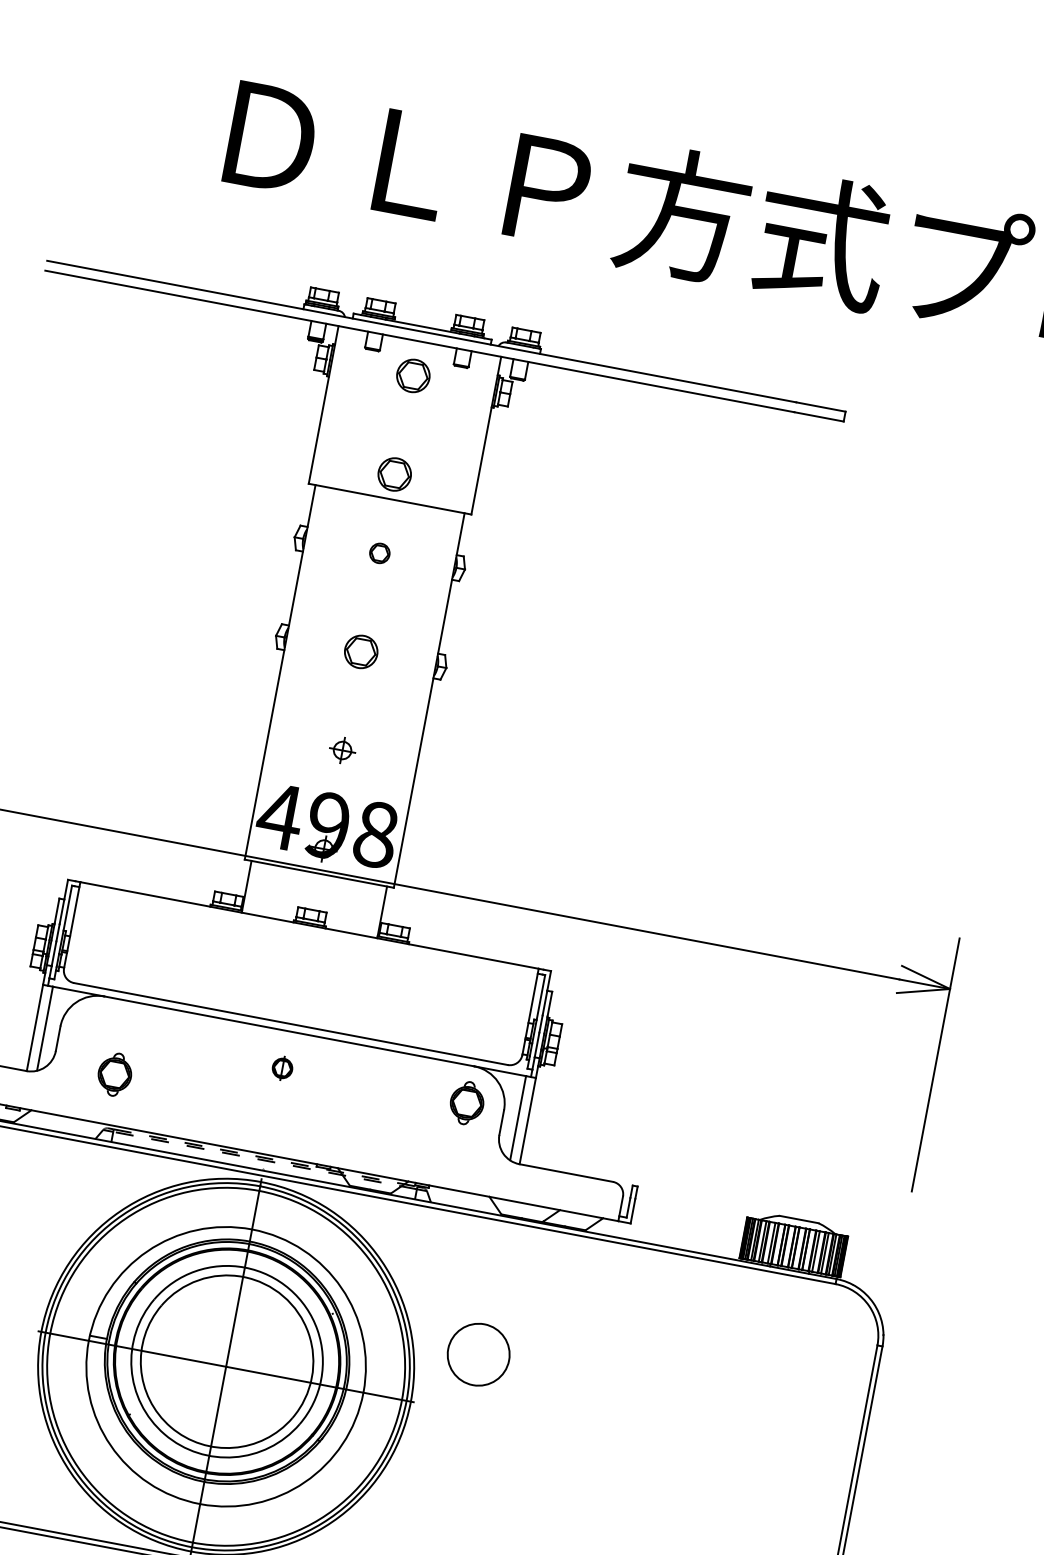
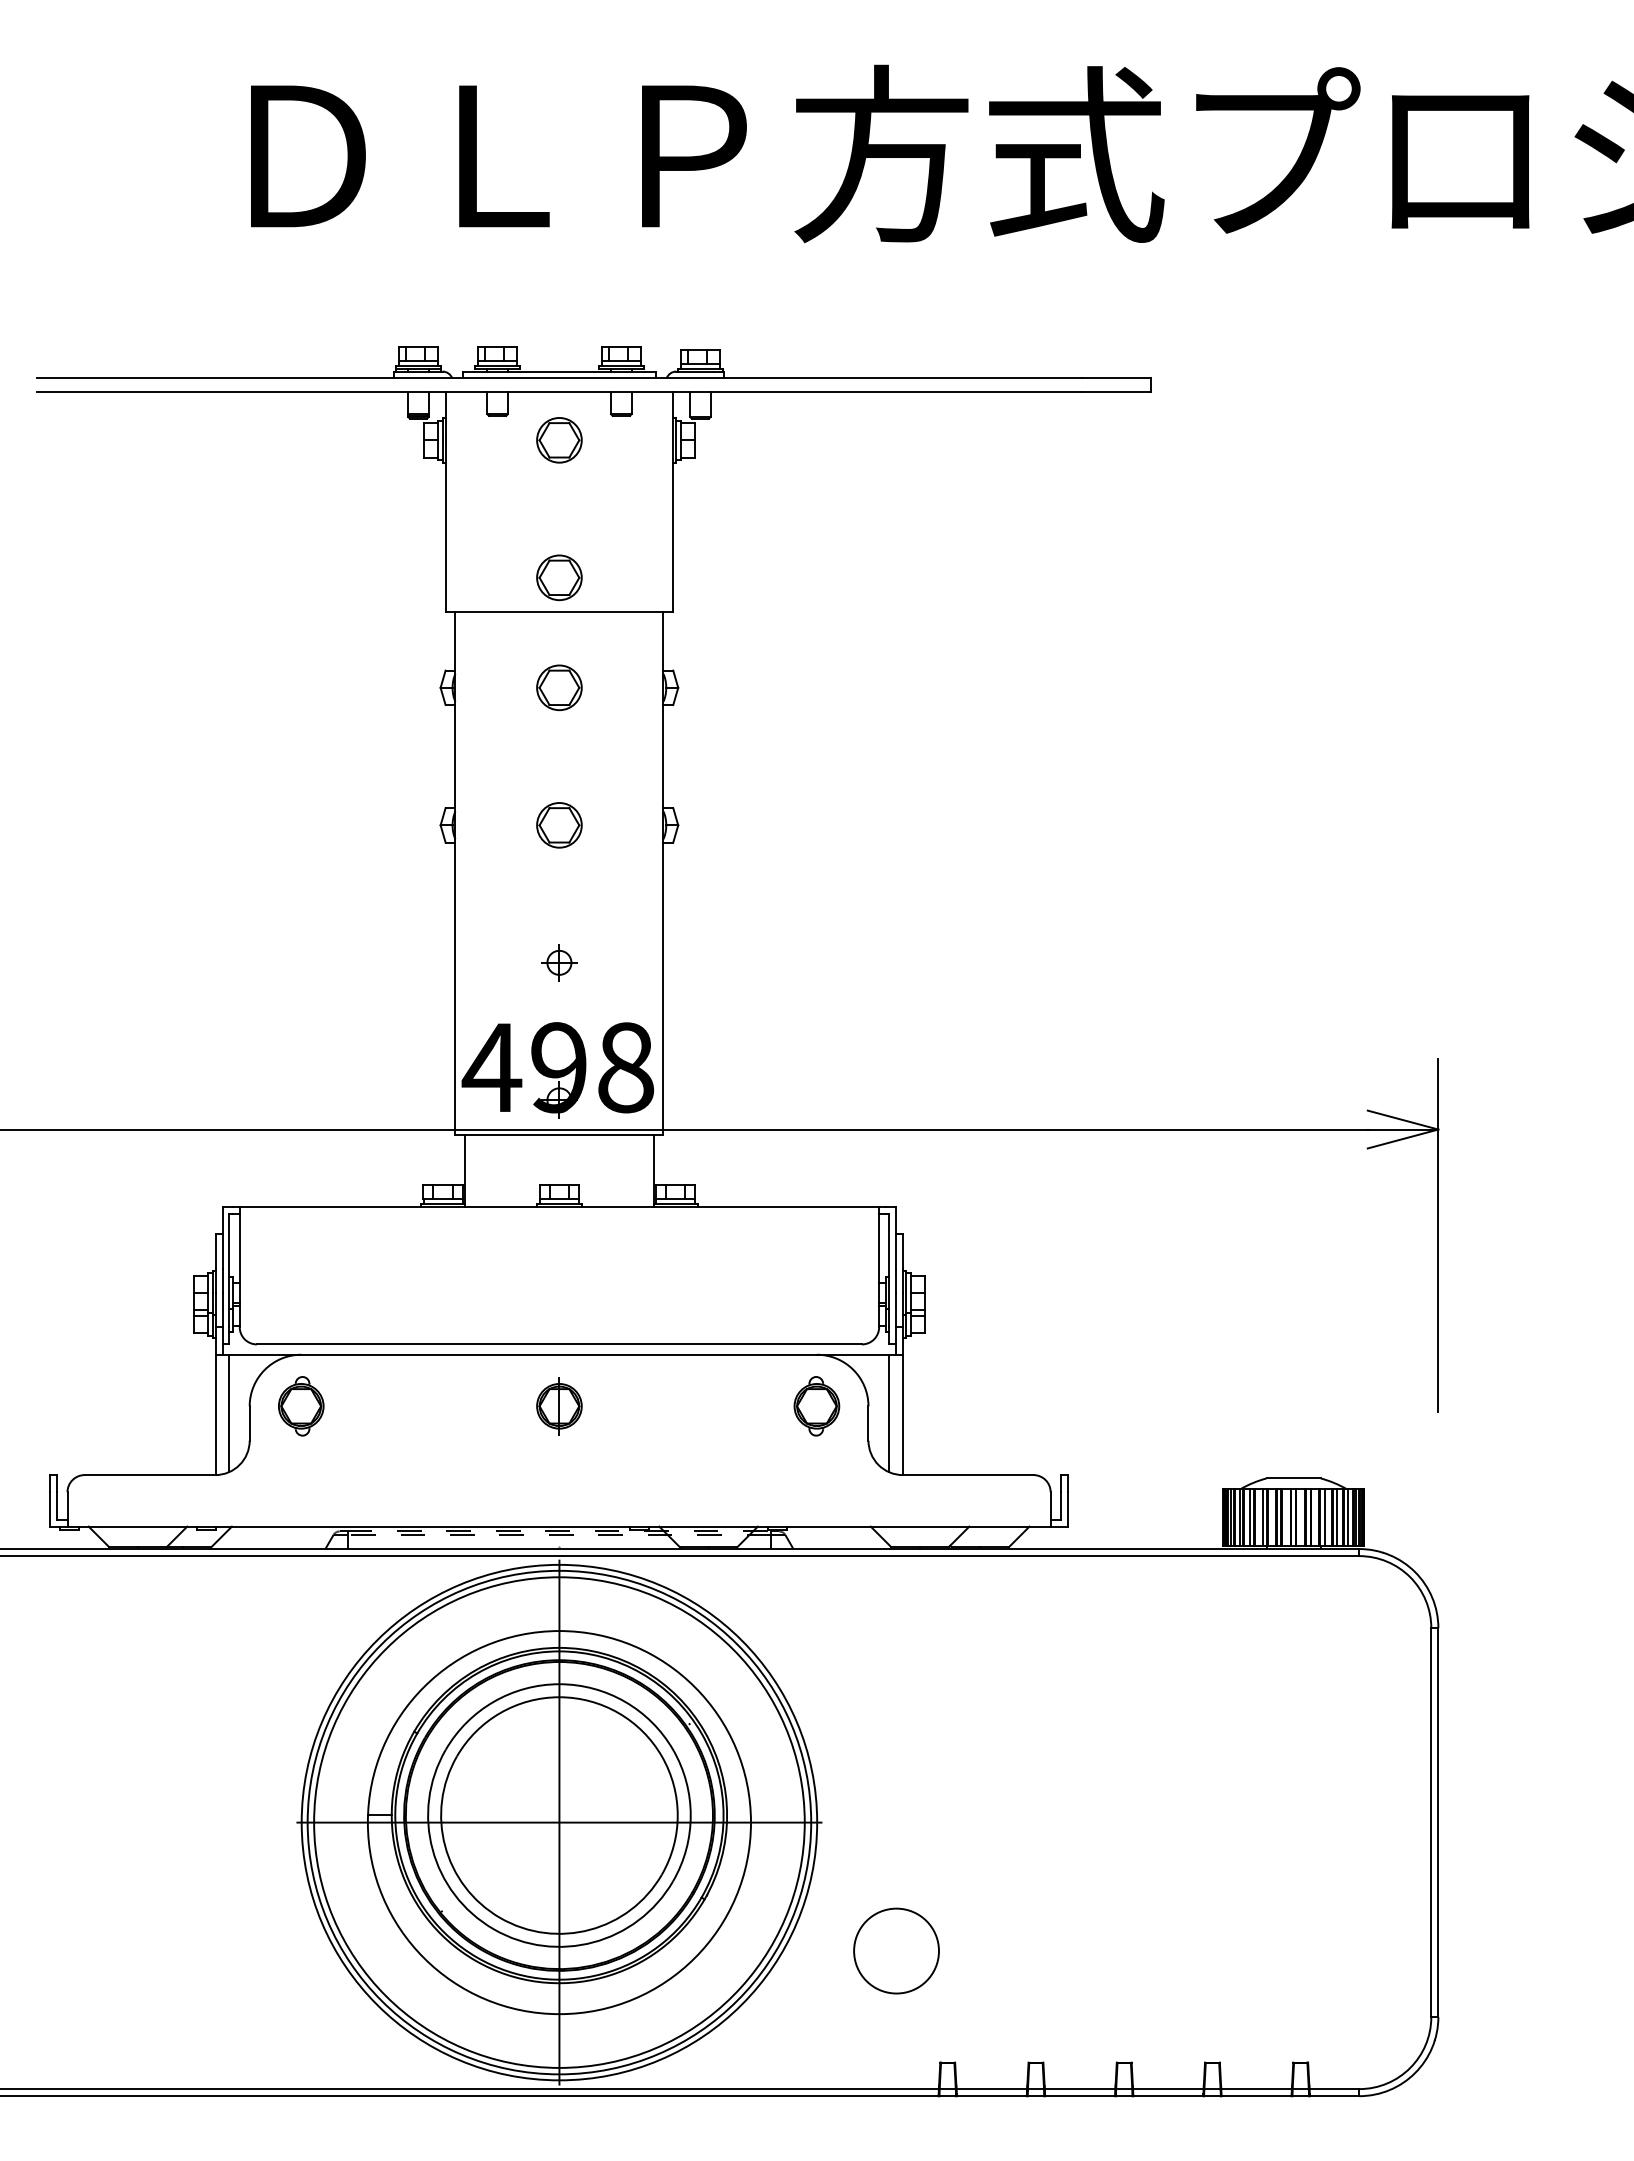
part: (379, 553) -> (559, 687), size x1.67
part: (282, 1068) -> (559, 1406), size x1.67
part: (115, 1074) -> (301, 1406), moved
circle: (478, 1354) -> (896, 1950), moved

